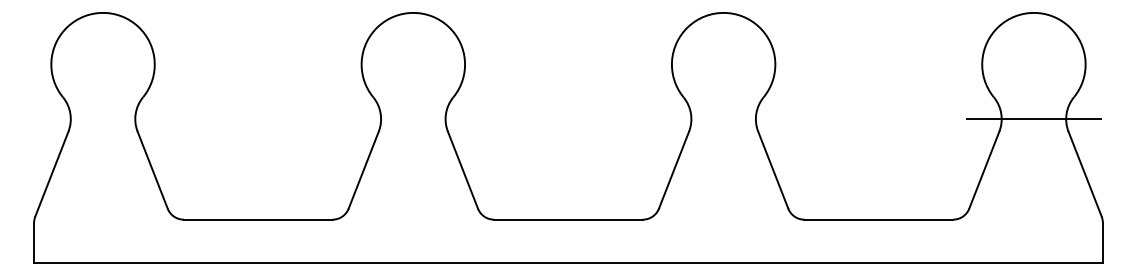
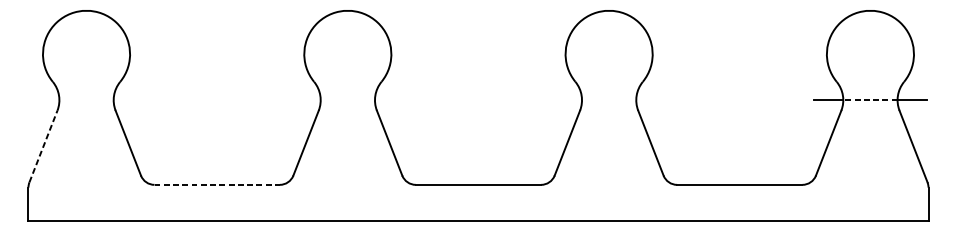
line: (1033, 119) -> (870, 100), solid -> dashed
line: (51, 174) -> (43, 146), solid -> dashed
line: (258, 219) -> (217, 184), solid -> dashed

